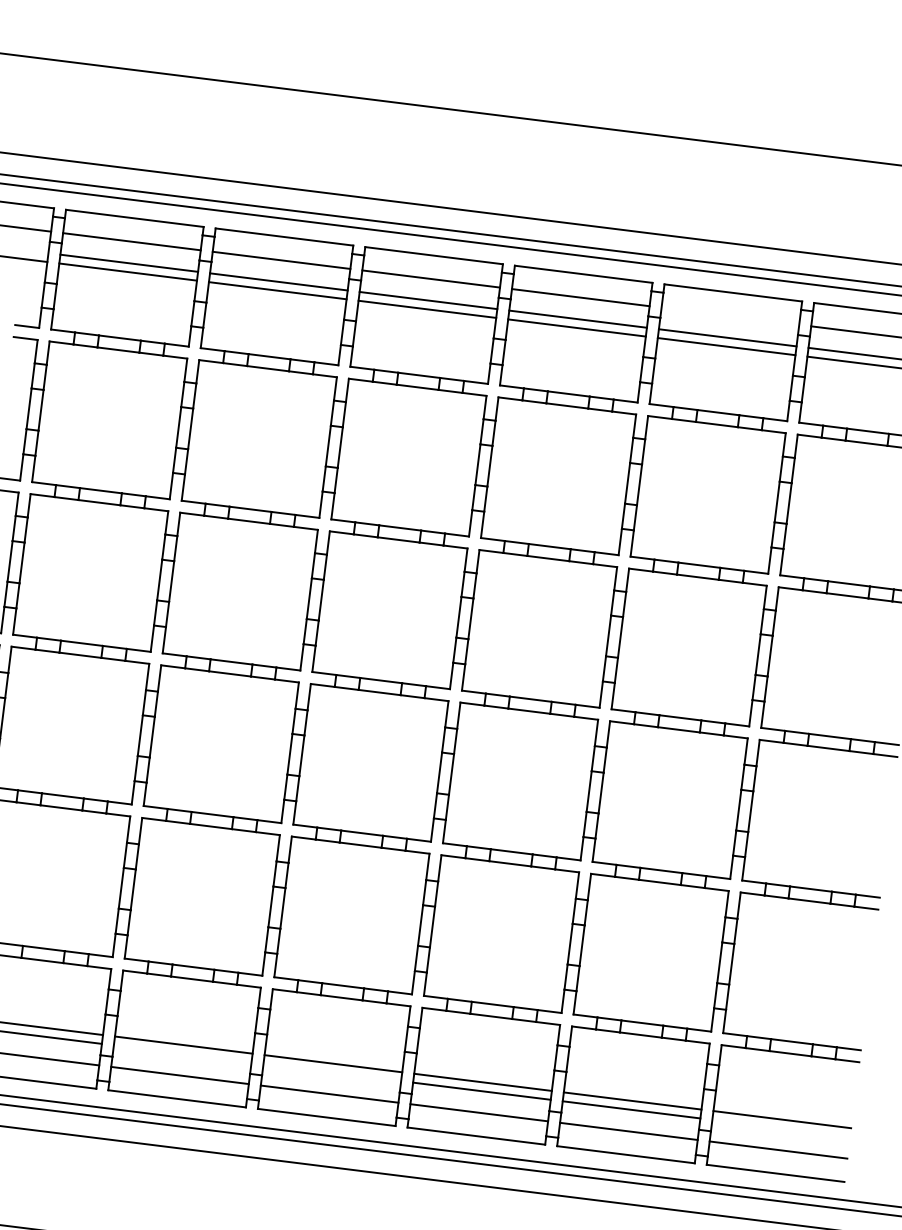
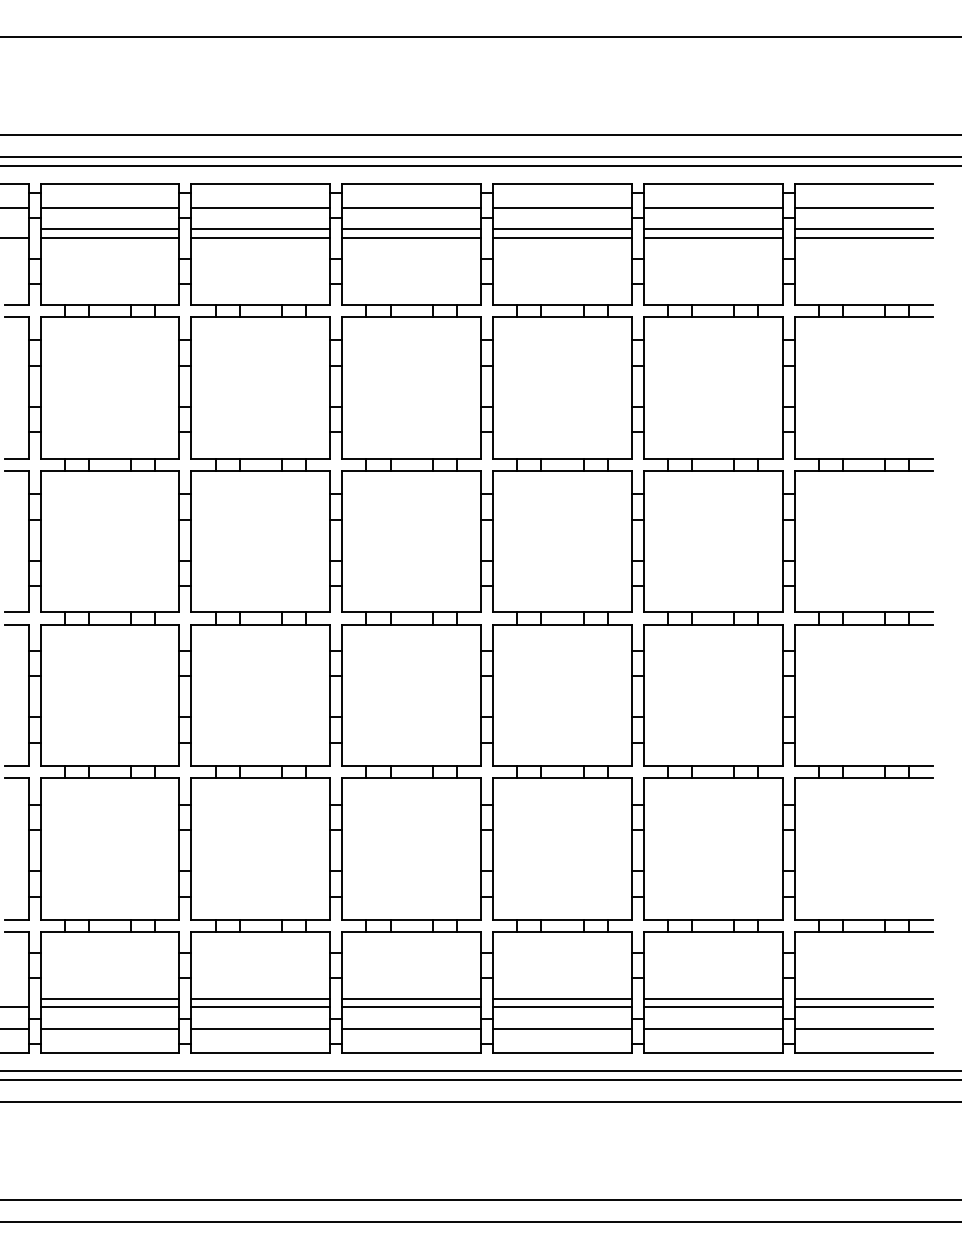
line: (729, 315) -> (712, 207), added
line: (182, 1053) -> (260, 1007), added
line: (332, 1072) -> (411, 1007), added
line: (780, 1128) -> (863, 1007), added

